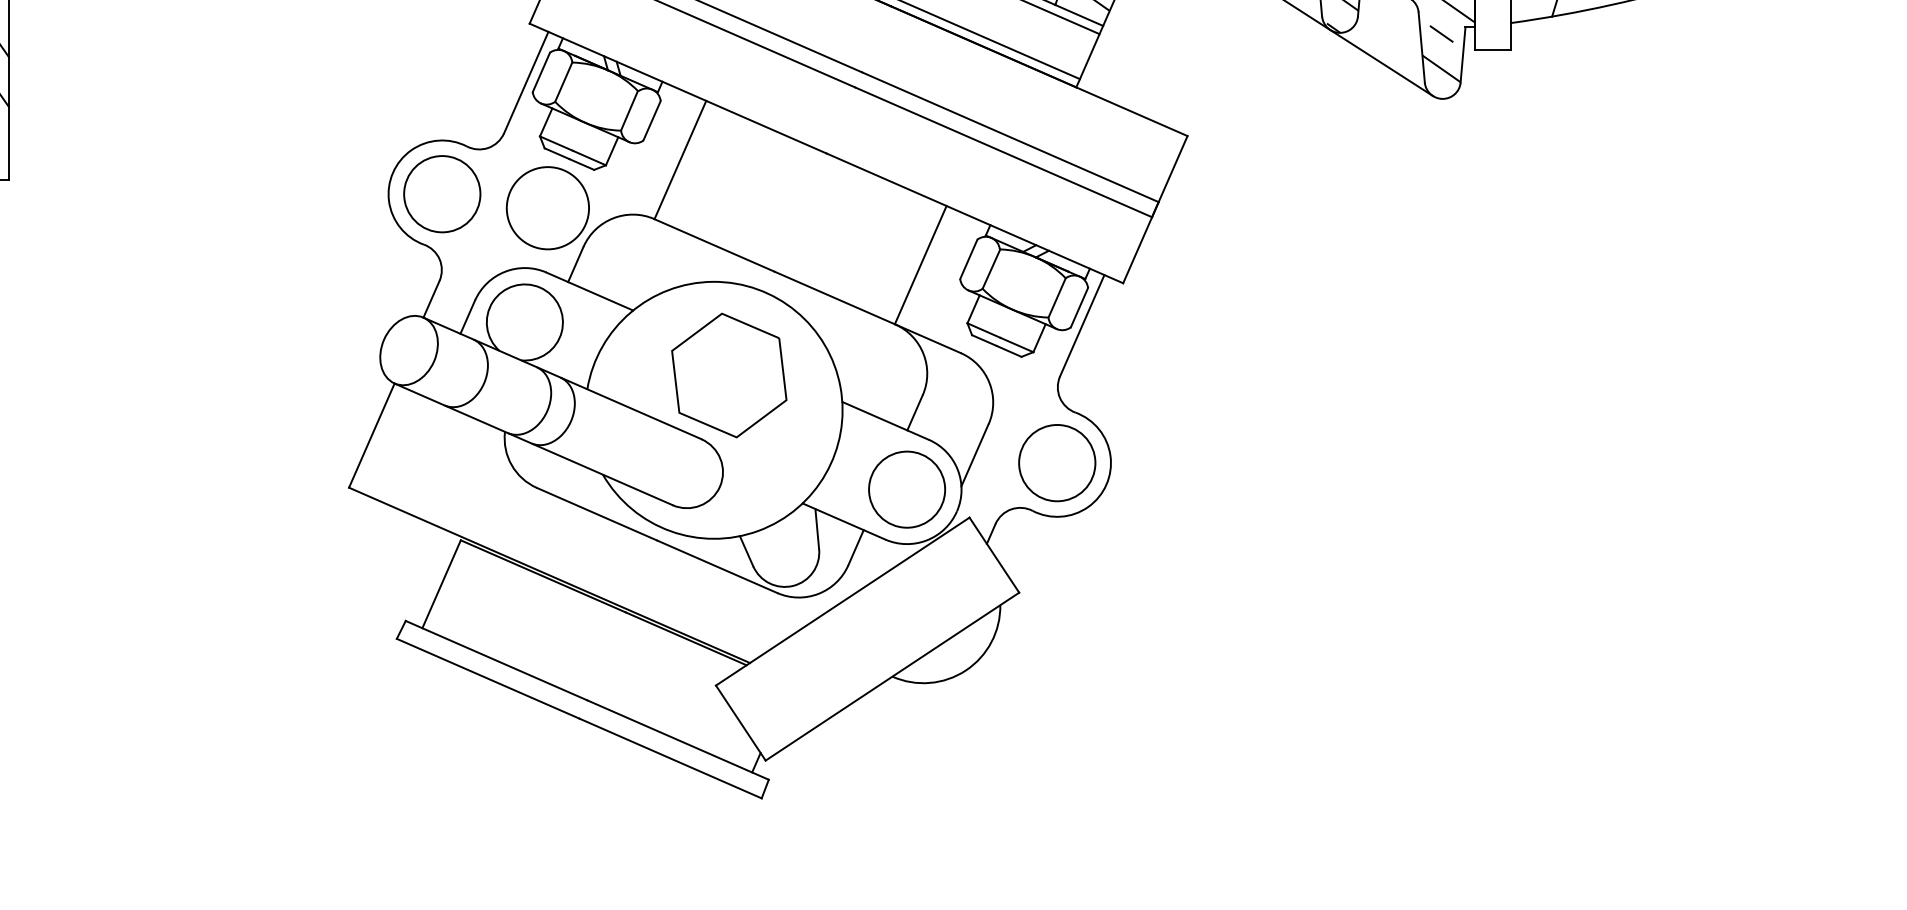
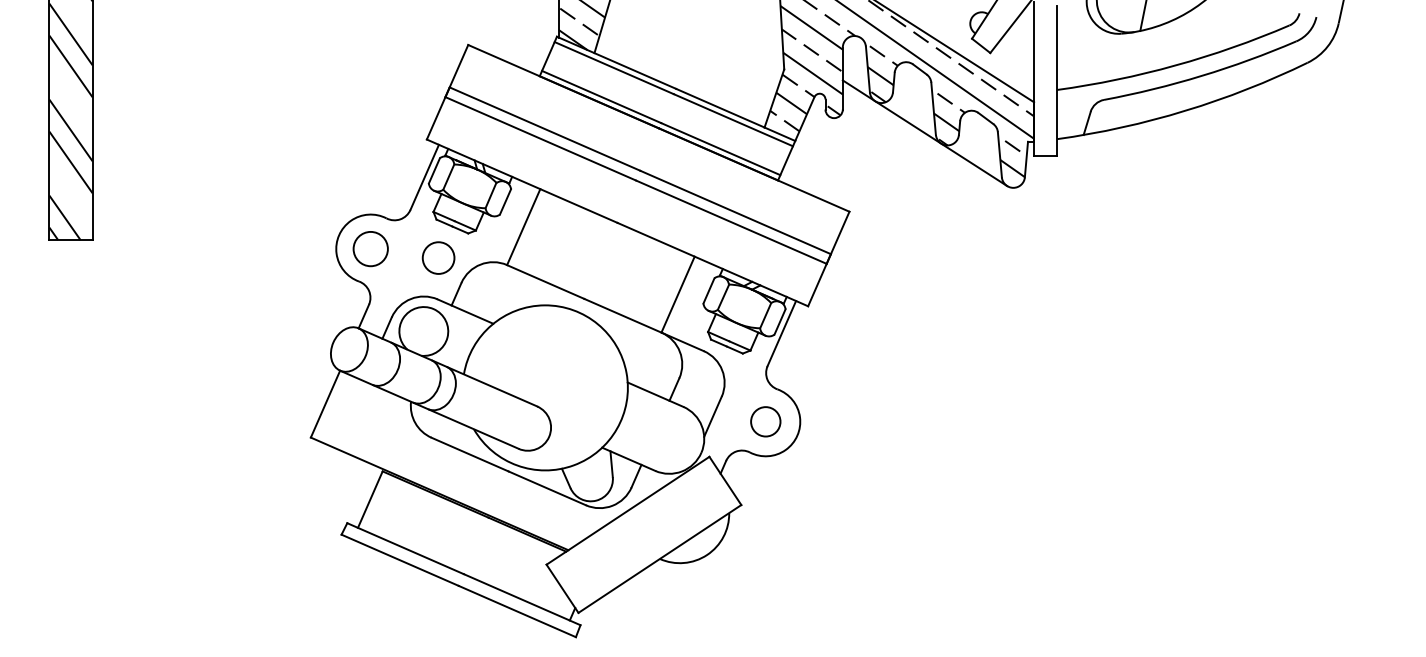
circle: (441, 193) -> (370, 248), size x0.7
circle: (547, 207) -> (438, 257), size x0.6
part: (728, 375) -> (554, 365), removed
circle: (1056, 462) -> (765, 421), size x0.6
circle: (907, 489) -> (669, 438), removed

